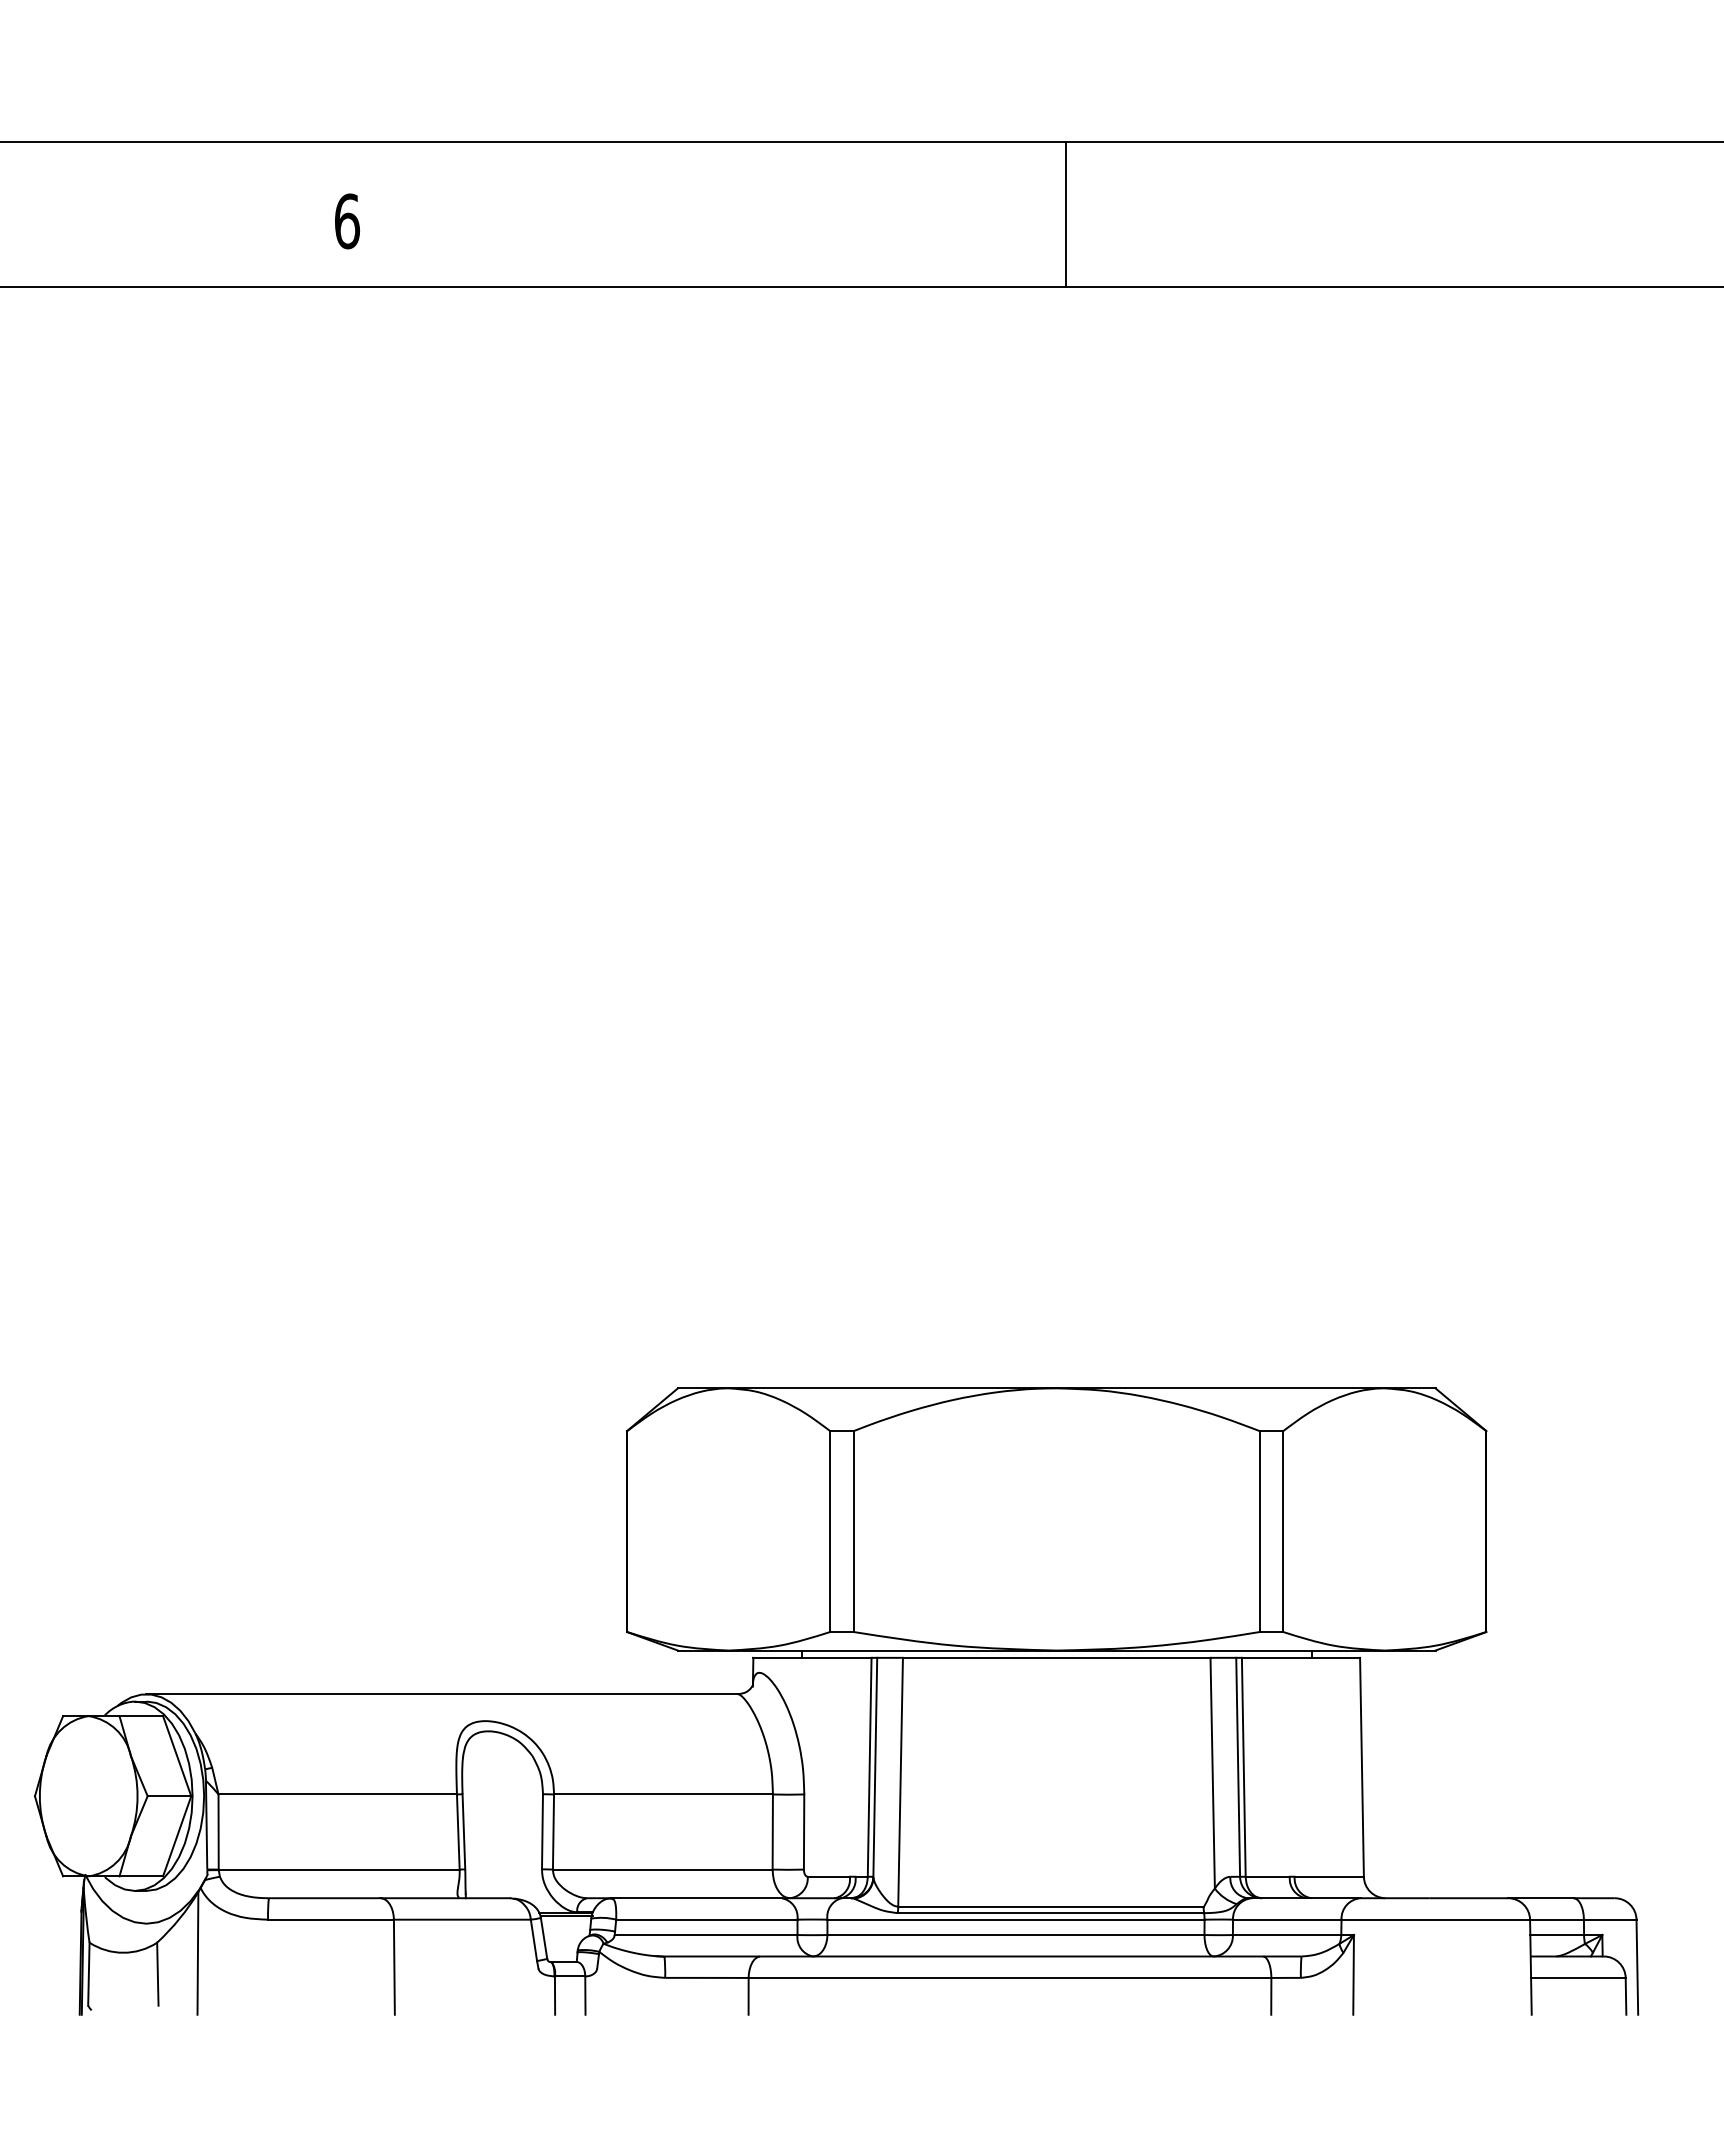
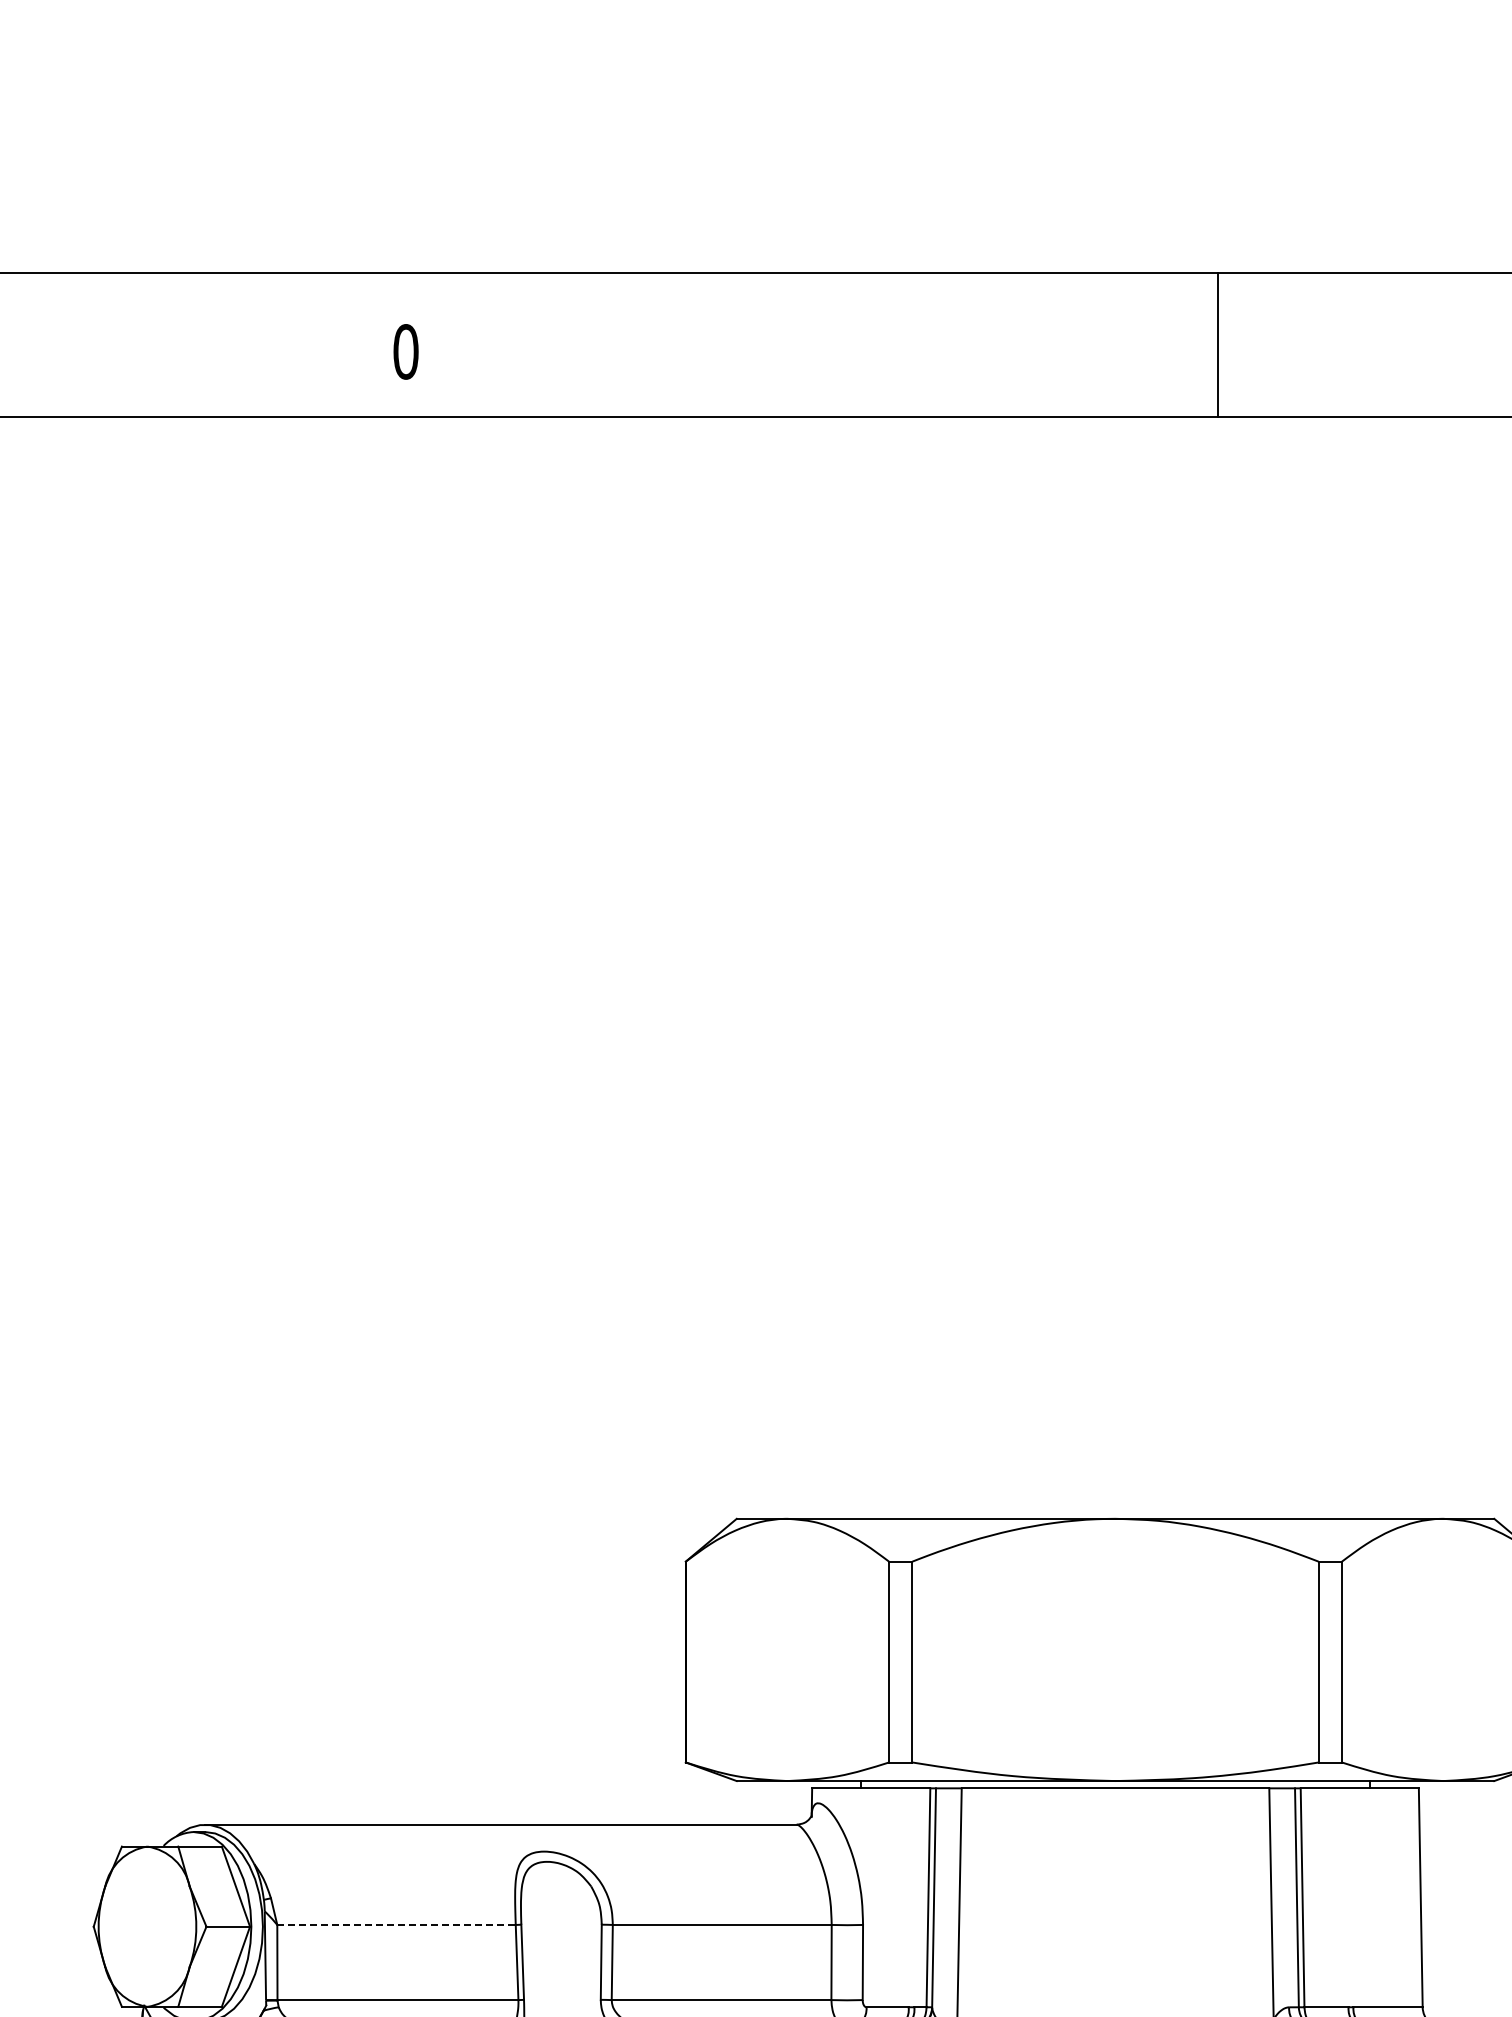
line: (1066, 214) -> (1218, 344), moved
text: (346, 221) -> (405, 351), 6 -> 0
line: (338, 1794) -> (397, 1924), solid -> dashed

